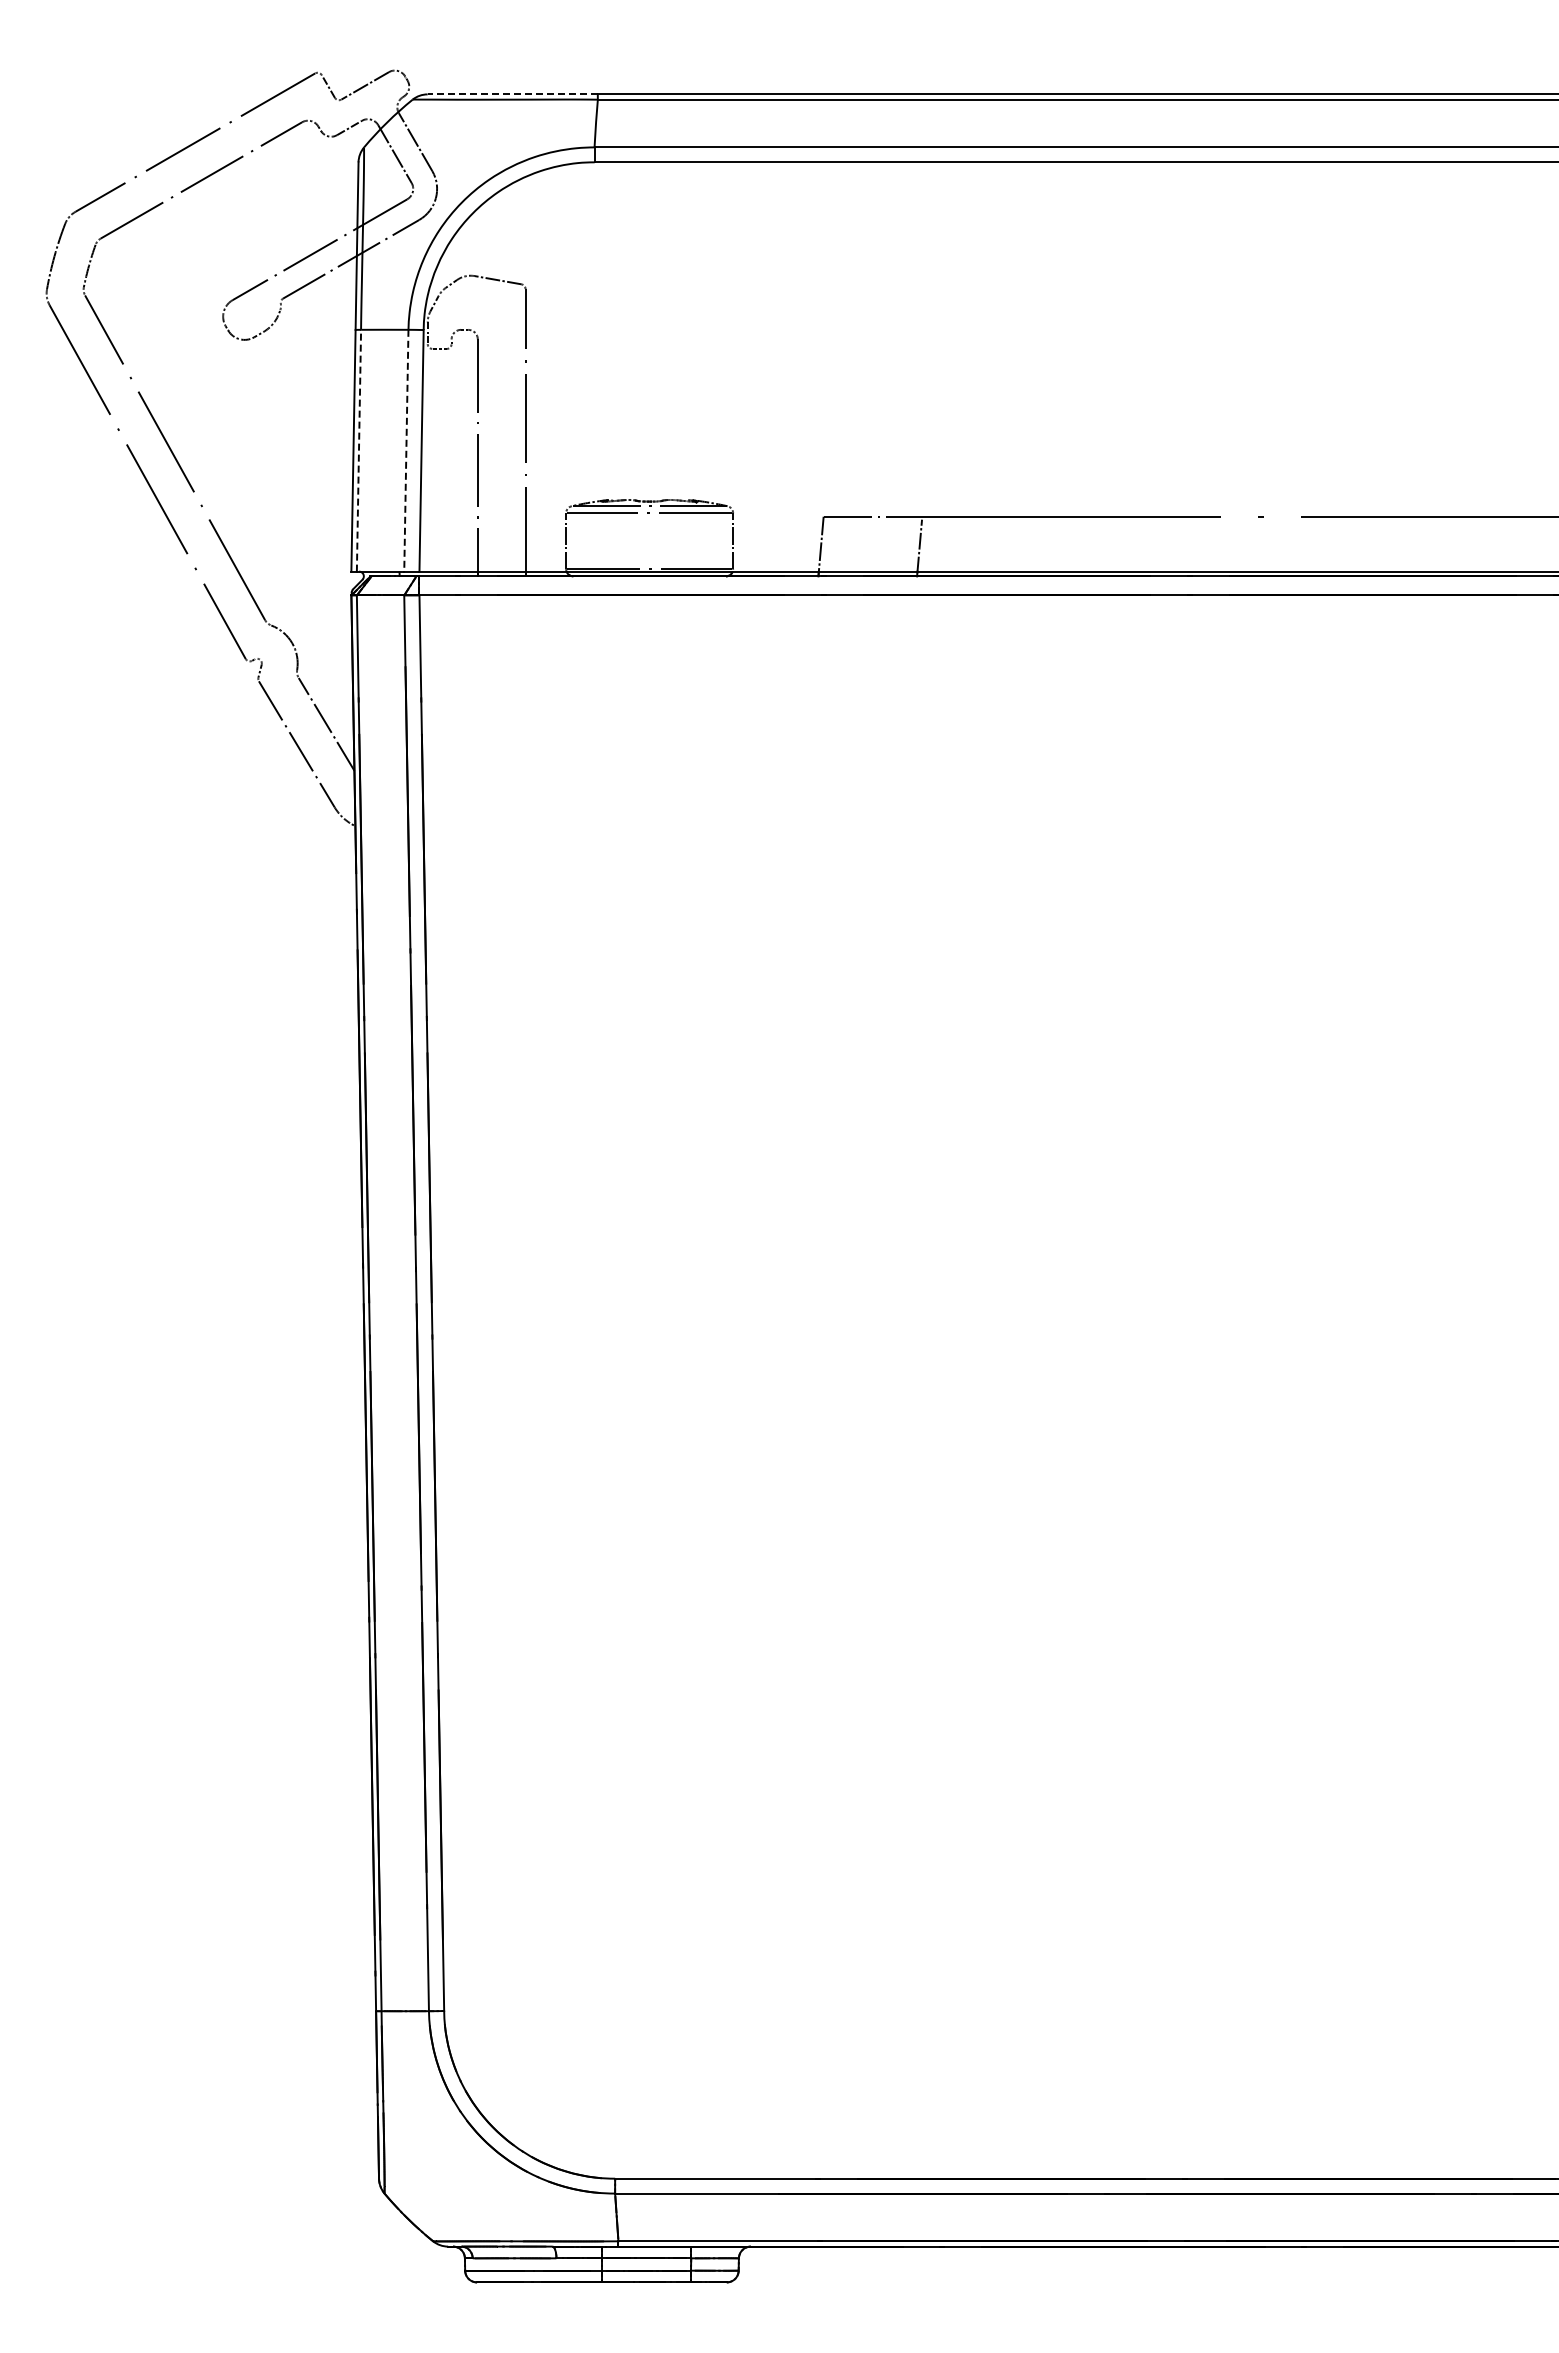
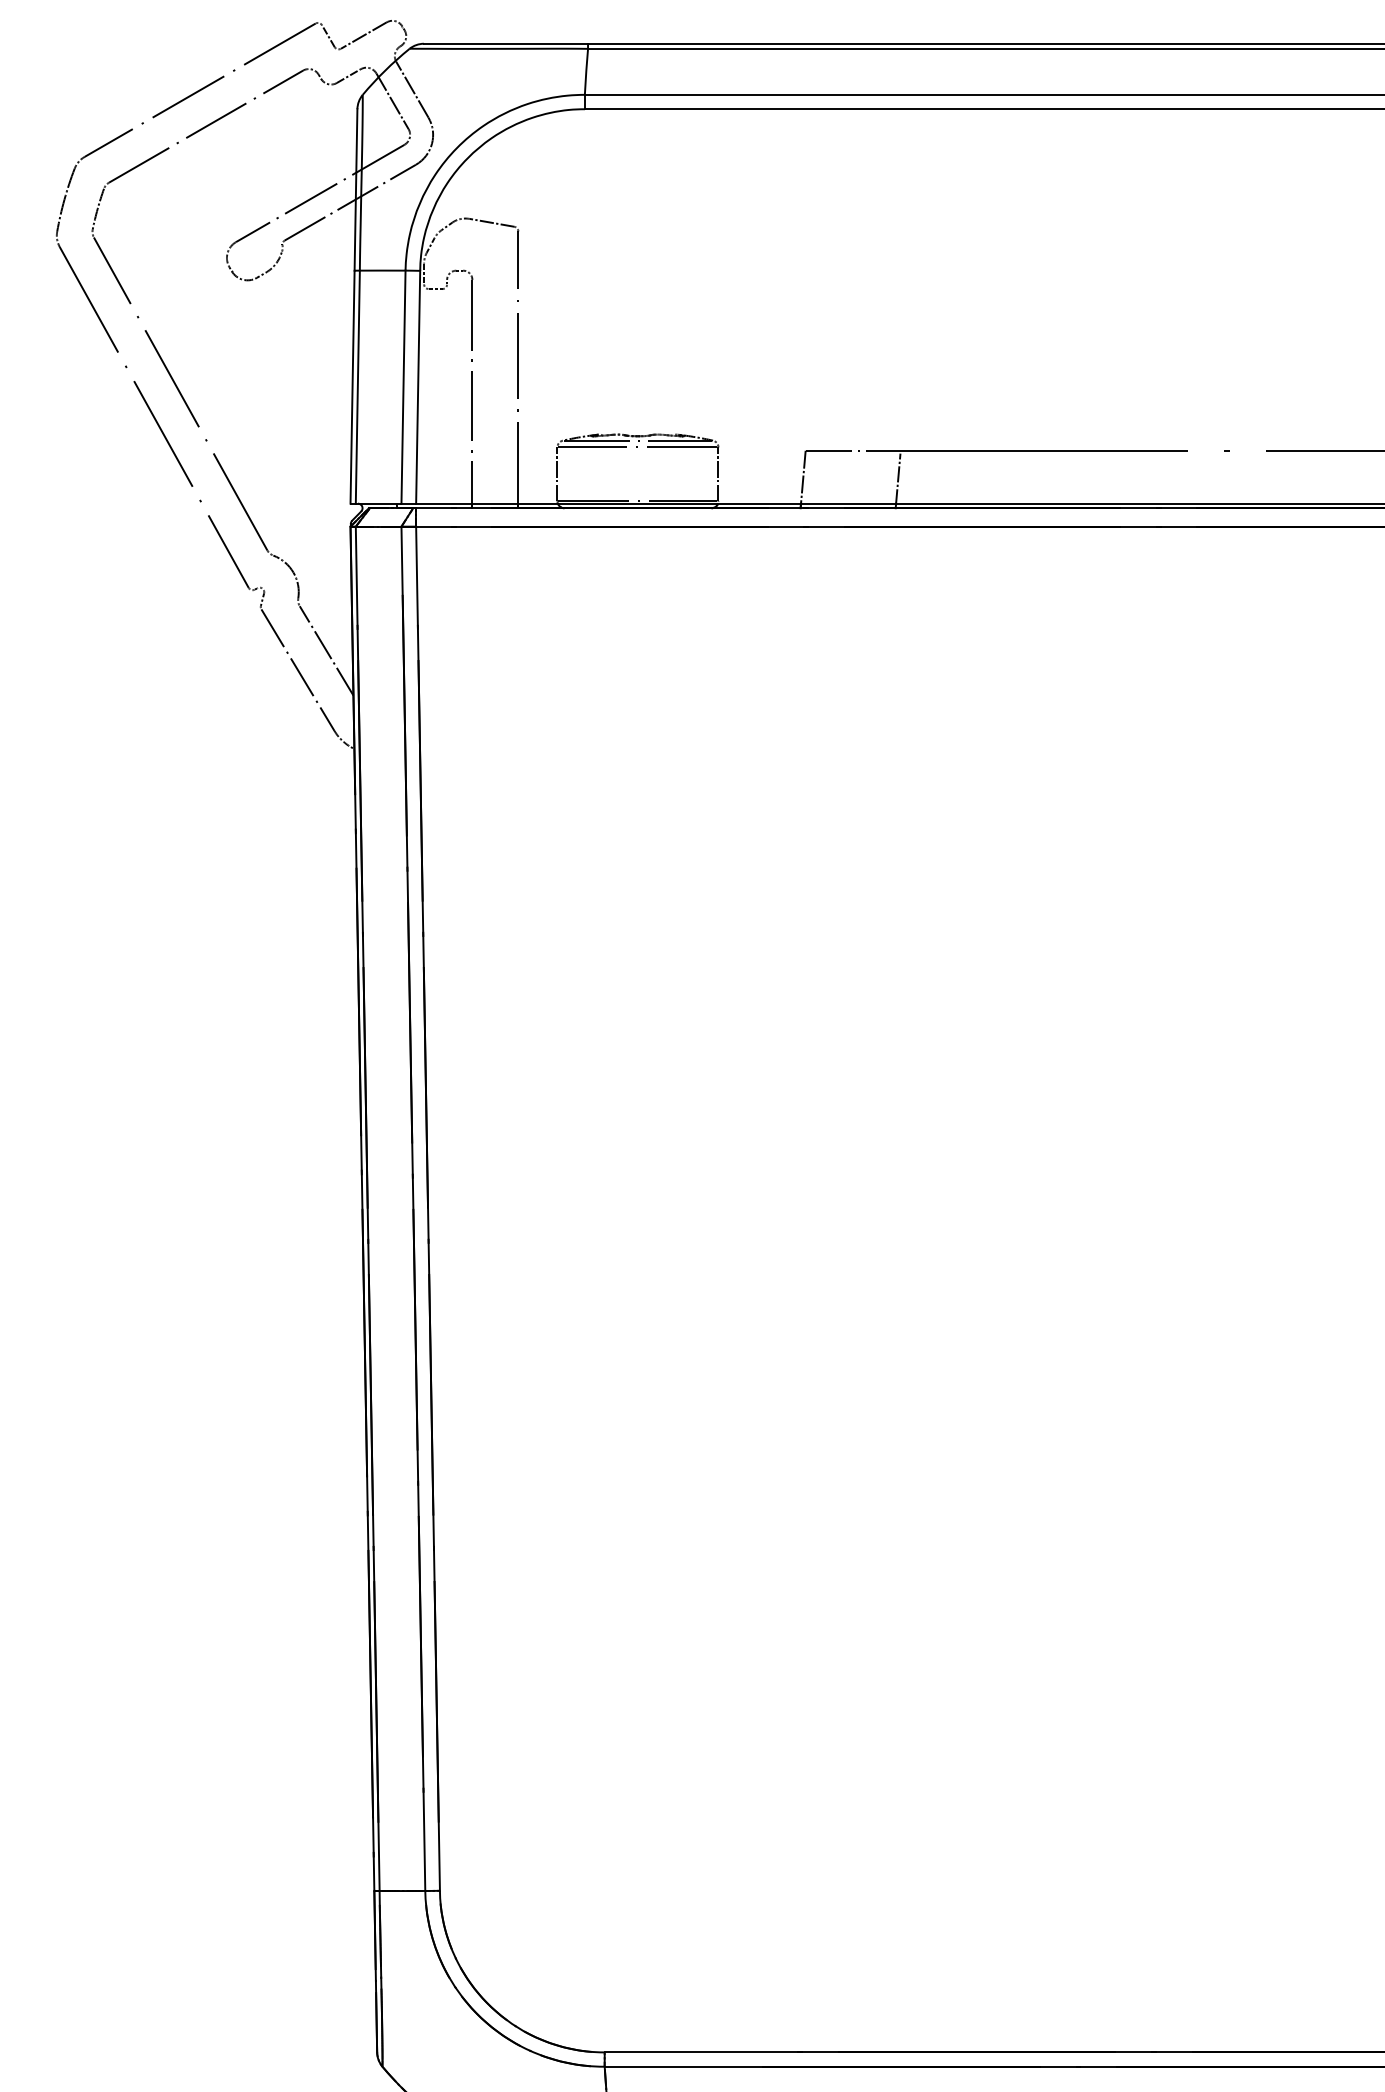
line: (512, 94) -> (505, 43), dashed -> solid
line: (358, 450) -> (357, 386), dashed -> solid
line: (406, 450) -> (403, 386), dashed -> solid

